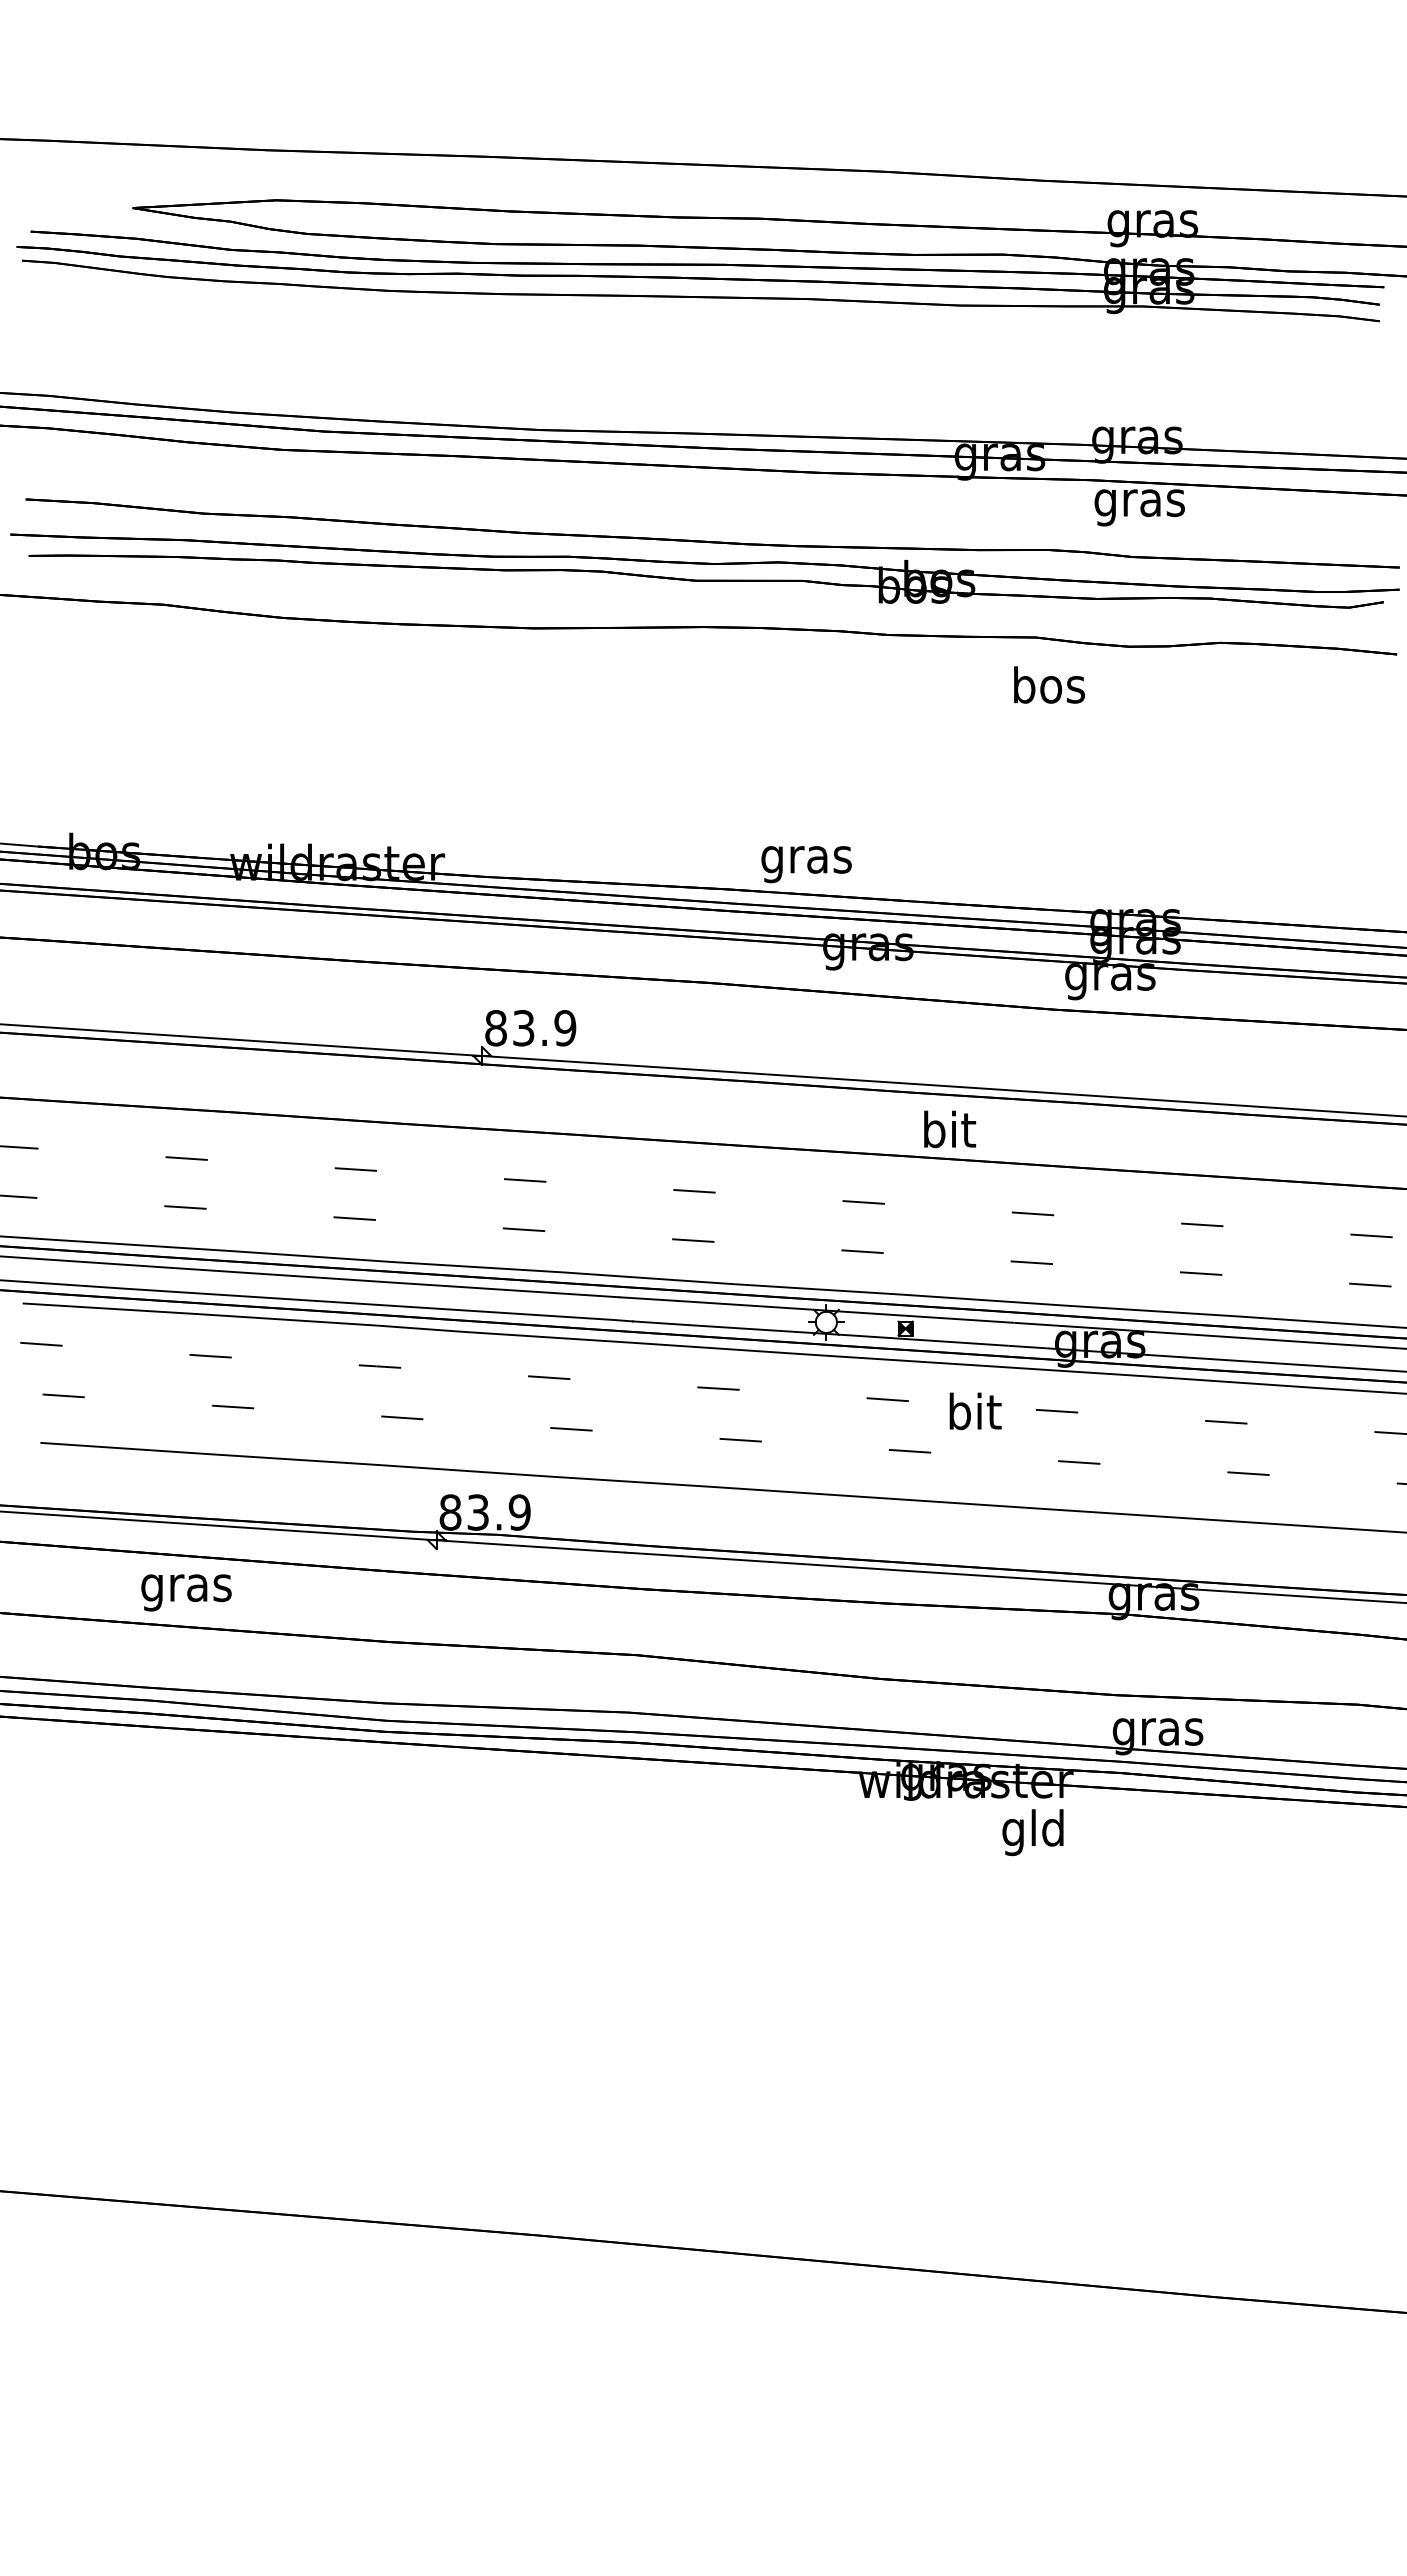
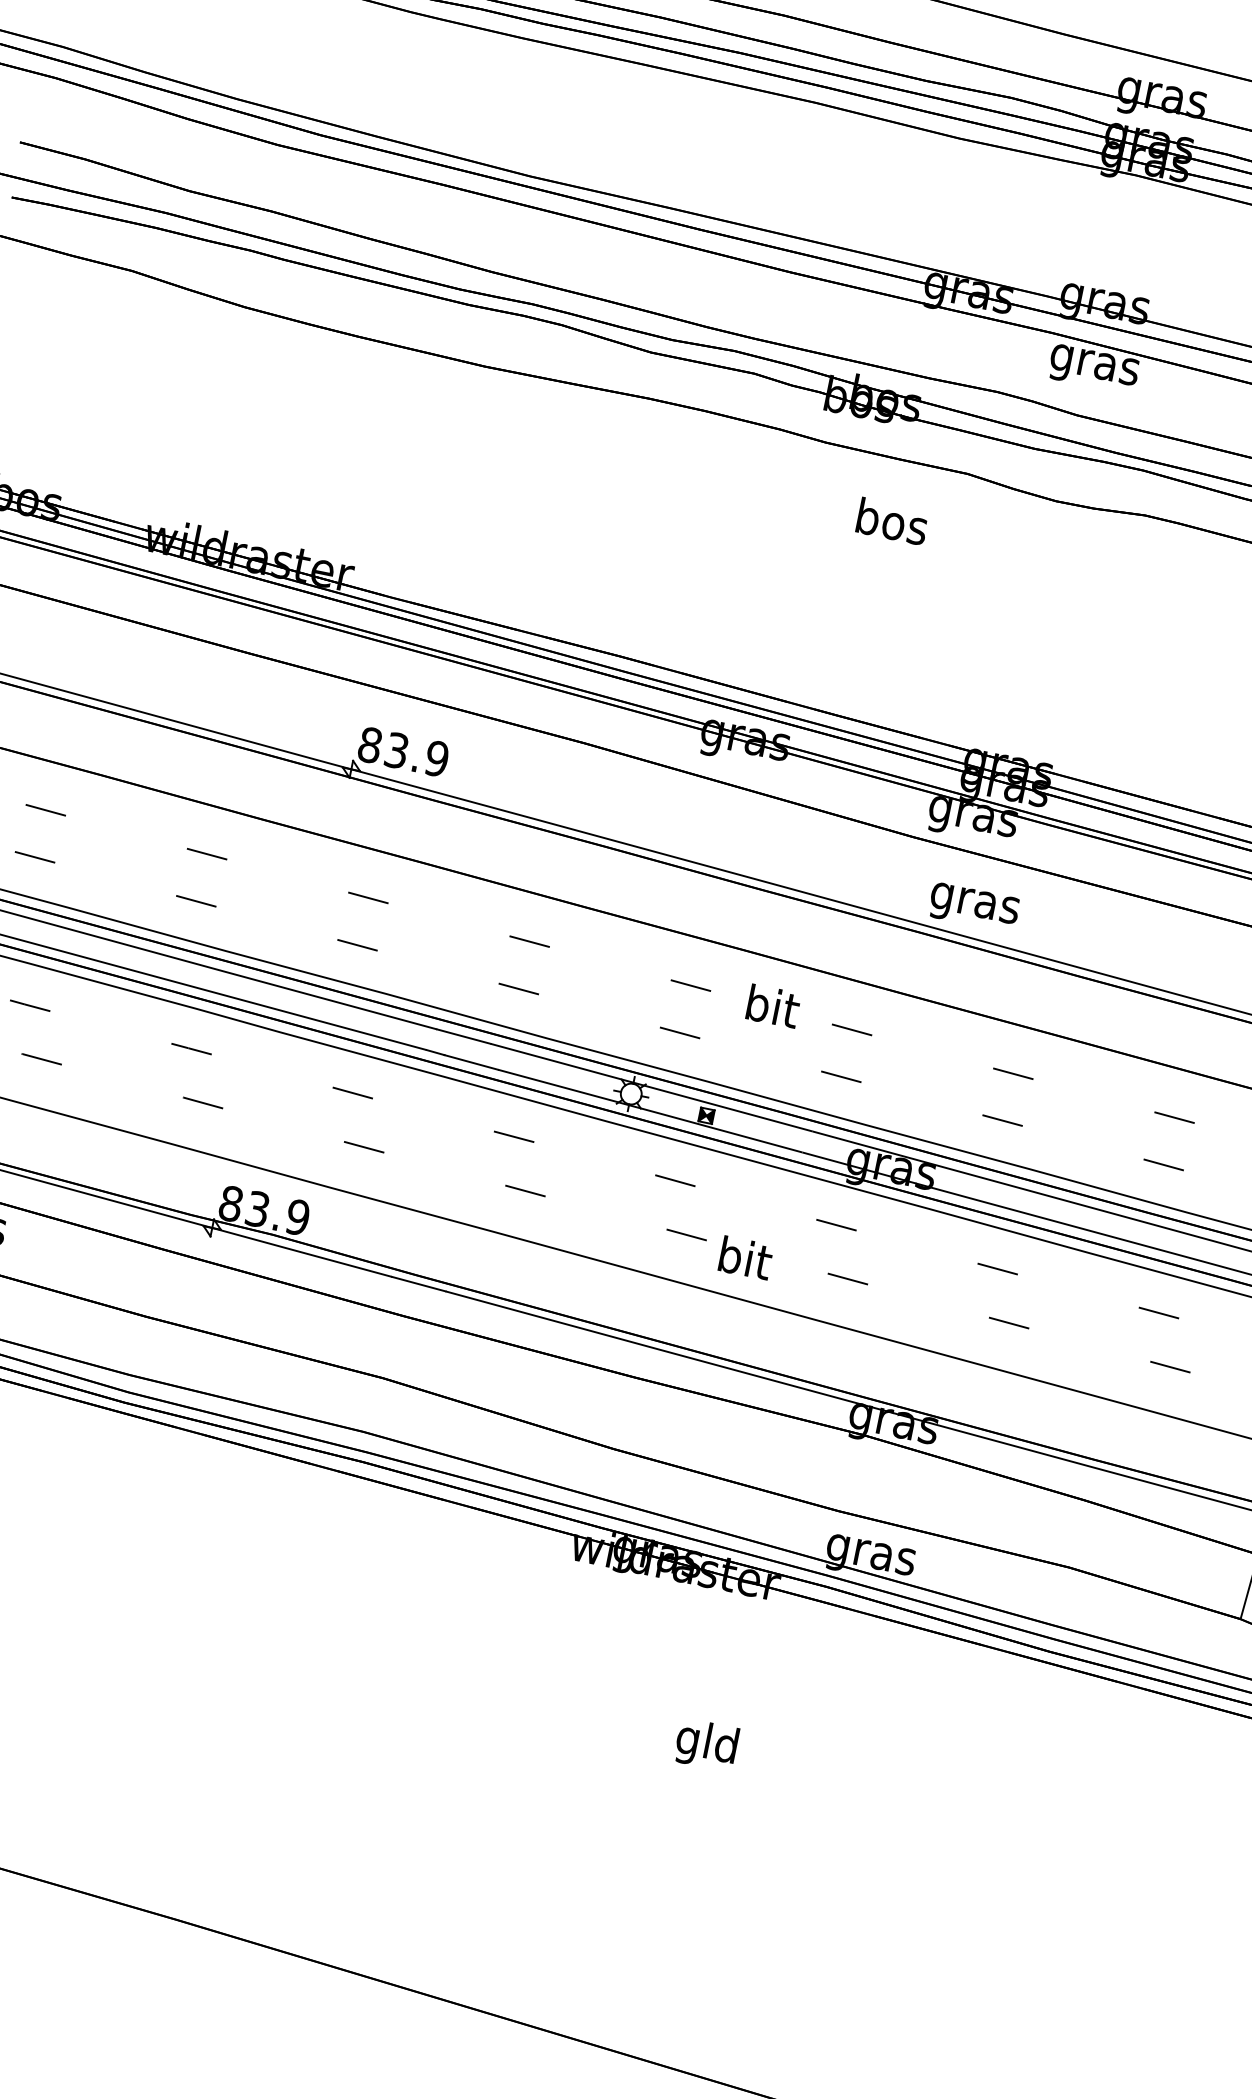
text: (1049, 684) -> (892, 521), moved
text: (806, 864) -> (973, 907), moved
text: (950, 1129) -> (773, 1006), moved
text: (975, 1411) -> (745, 1258), moved
text: (1032, 1832) -> (706, 1744), moved

